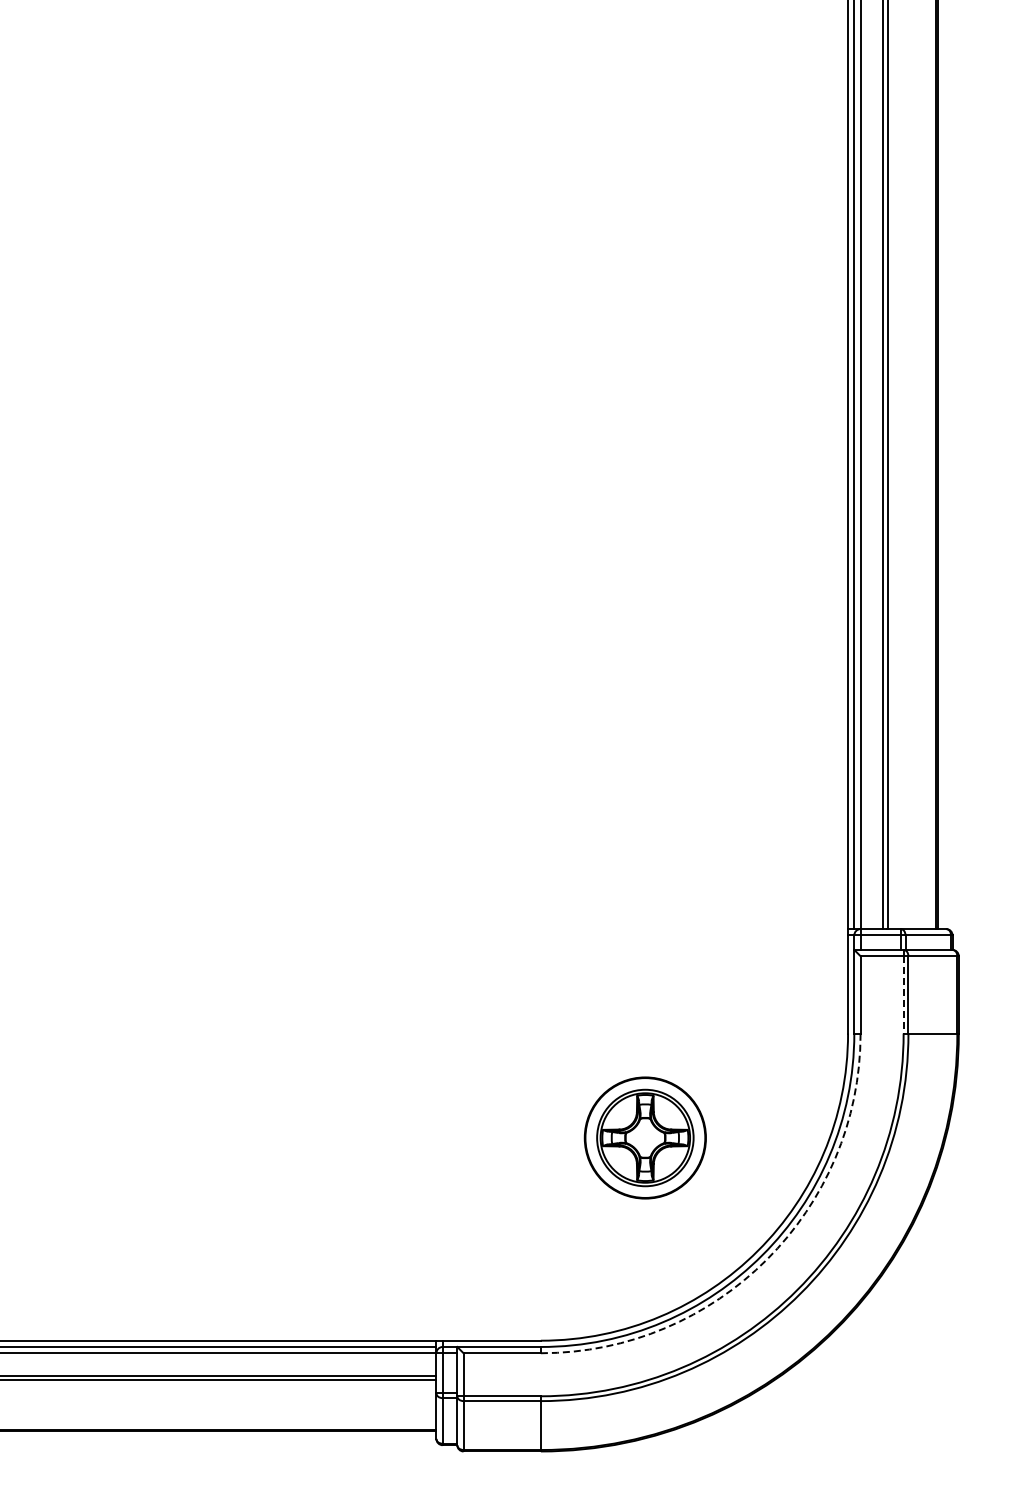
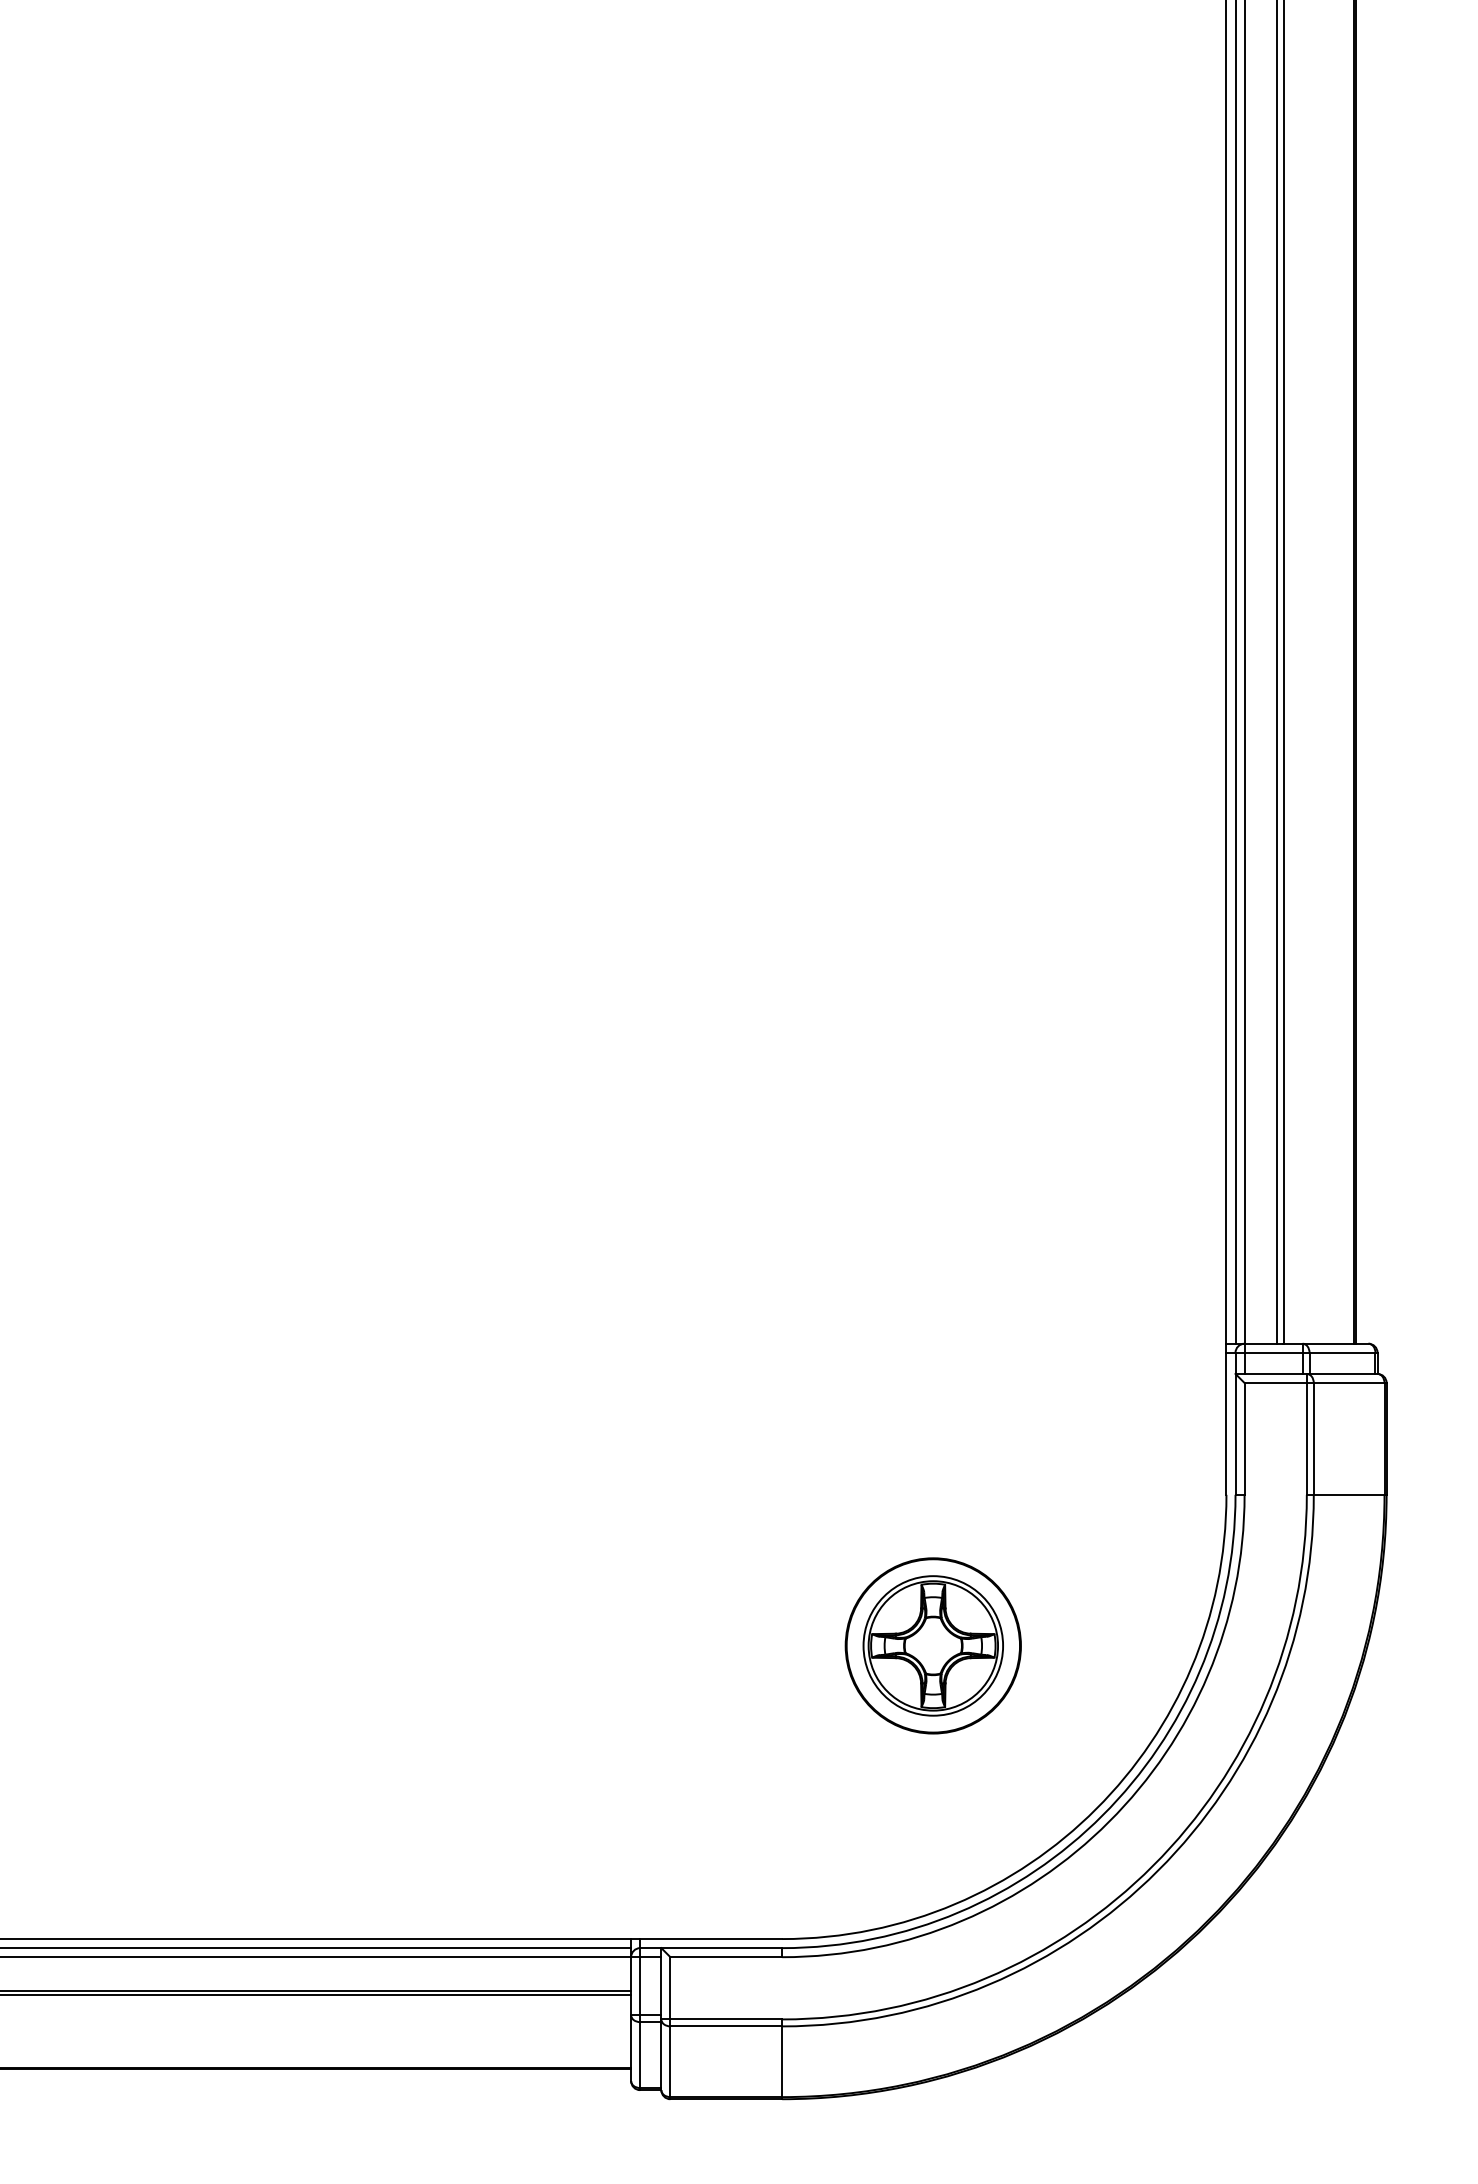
line: (903, 994) -> (1306, 1438), dashed -> solid
arc: (766, 1259) -> (1108, 1821), dashed -> solid

